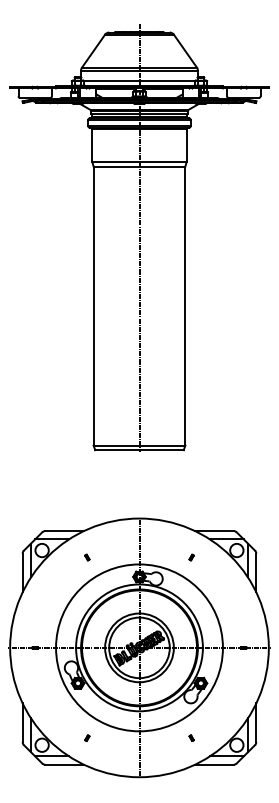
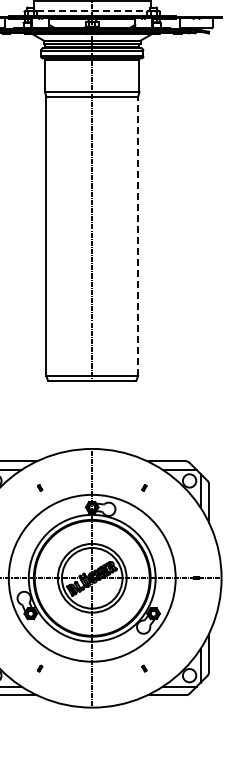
line: (139, 80) -> (92, 10), solid -> dashed
line: (185, 306) -> (138, 236), solid -> dashed

